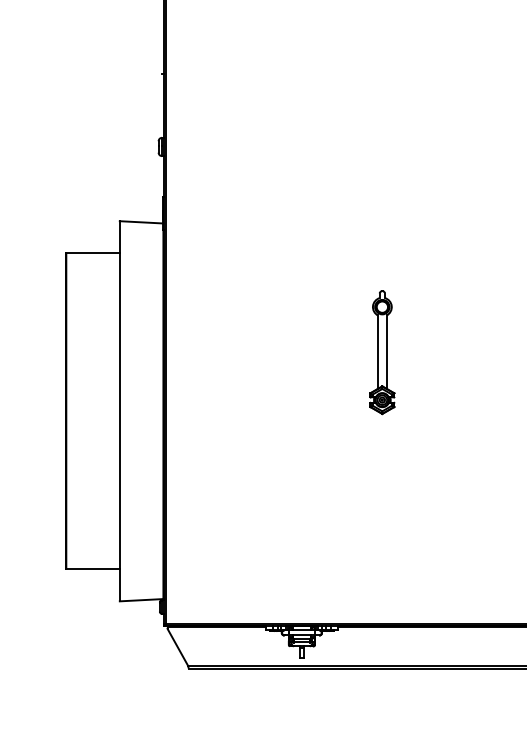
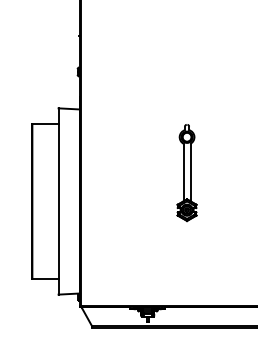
part: (382, 352) -> (187, 172), size x1.6

